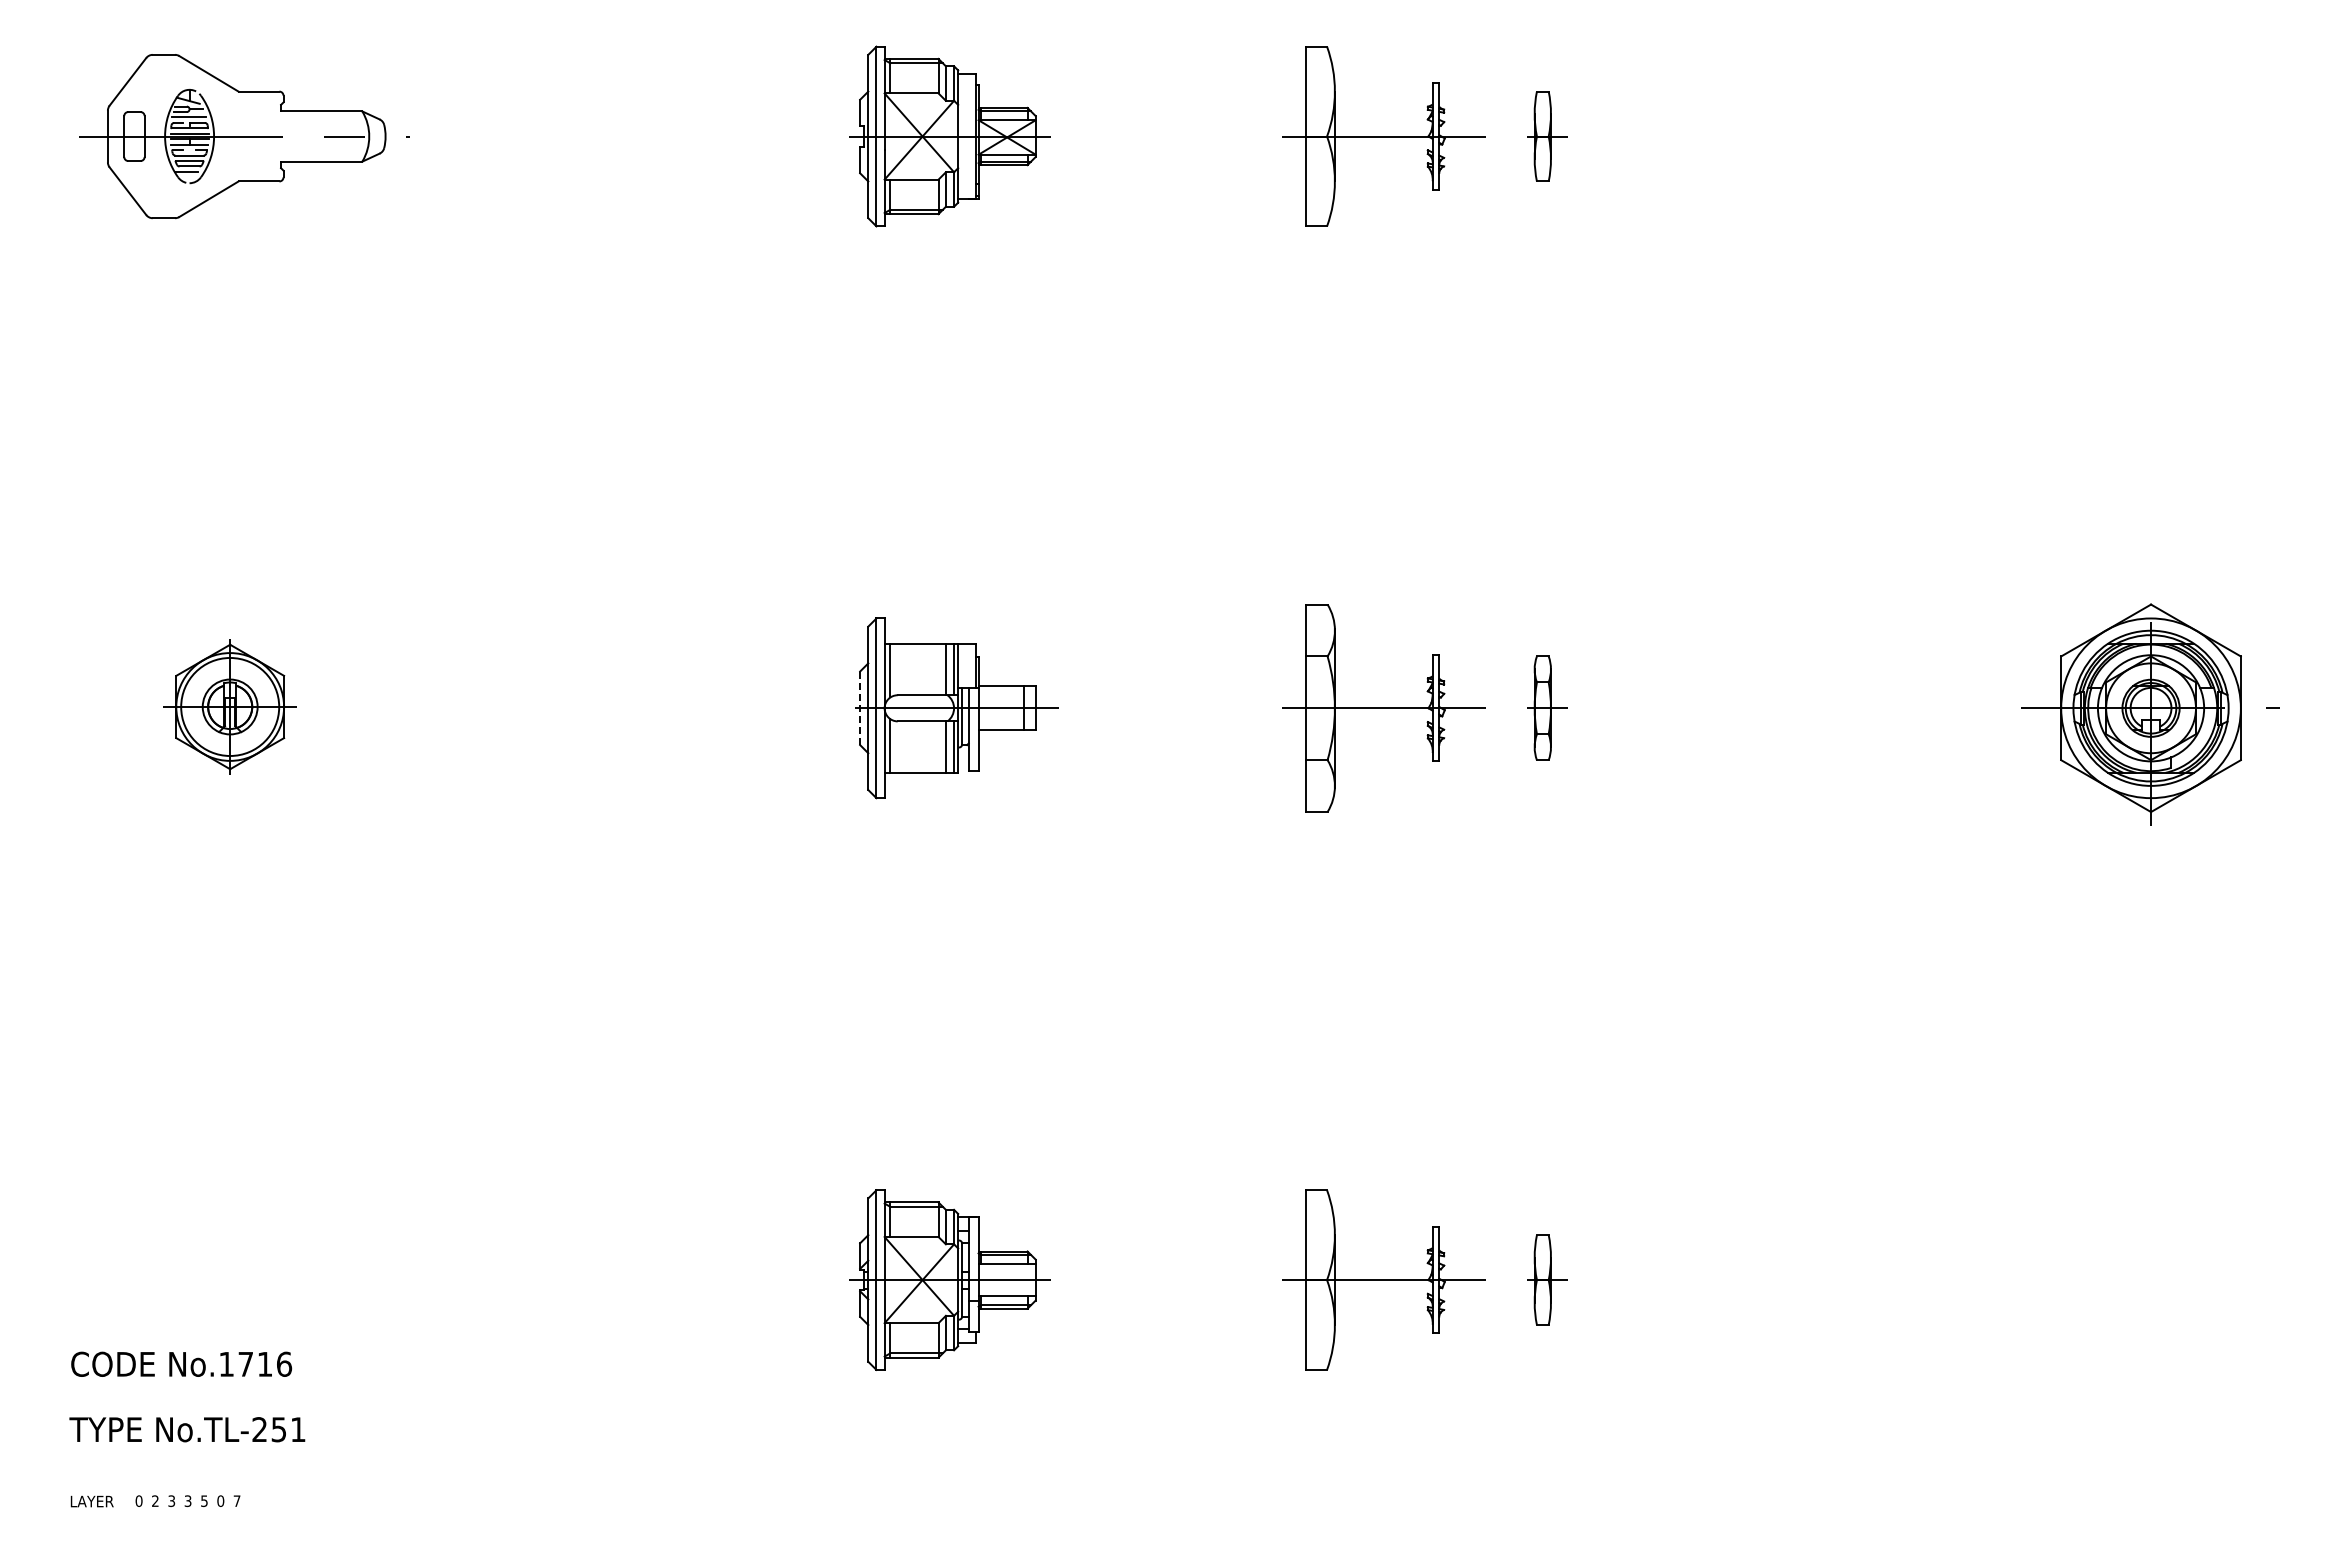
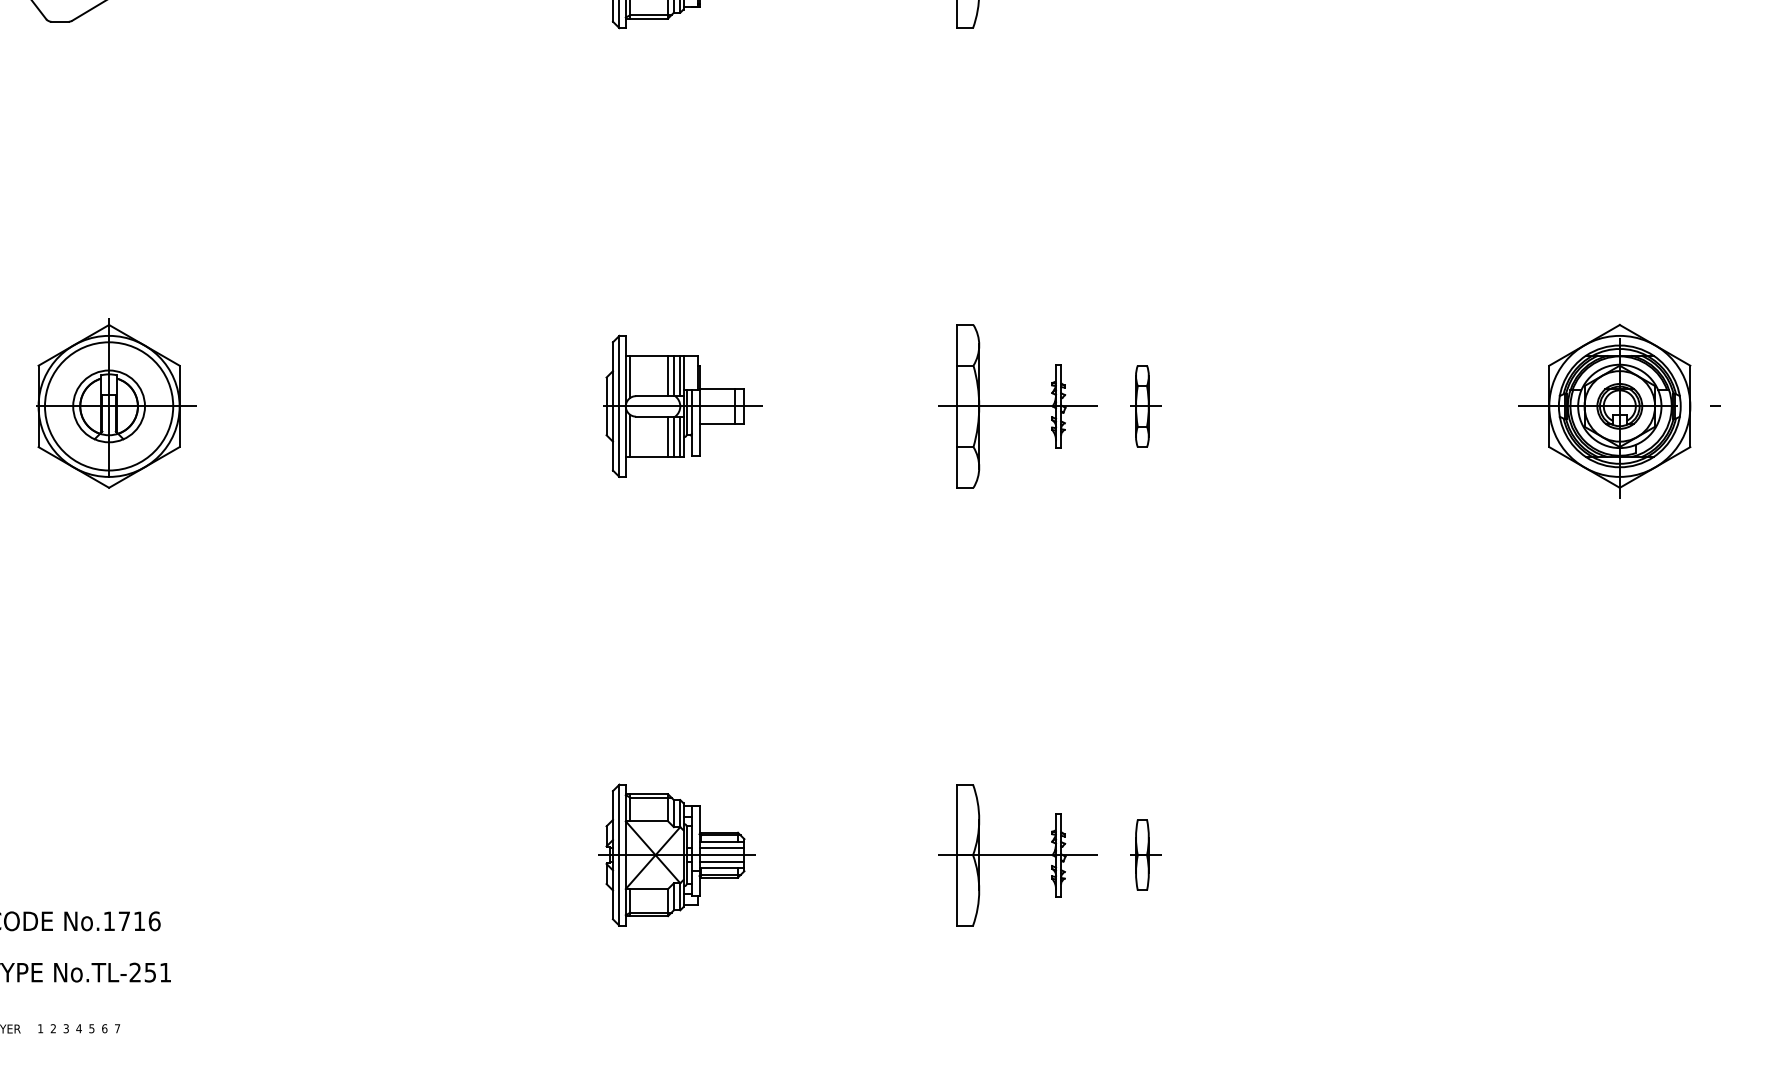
line: (938, 669) -> (668, 375), added
part: (235, 704) -> (116, 403), size x1.67
line: (860, 708) -> (606, 406), dashed -> solid
line: (938, 746) -> (668, 436), added
line: (1006, 1271) -> (721, 848), added
line: (1006, 1288) -> (721, 861), added
text: (138, 1500) -> (40, 1028), 0 -> 1
text: (220, 1500) -> (104, 1028), 0 -> 6
text: (187, 1501) -> (78, 1028), 3 -> 4

